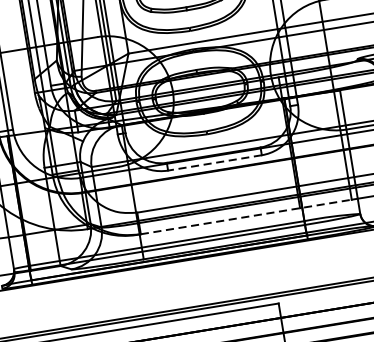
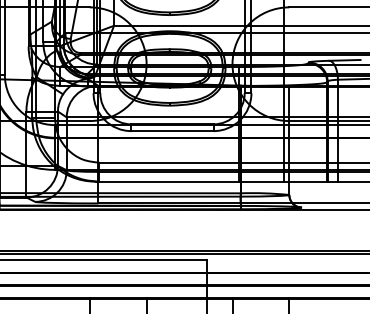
line: (215, 163) -> (172, 131), dashed -> solid
line: (247, 216) -> (192, 181), dashed -> solid

